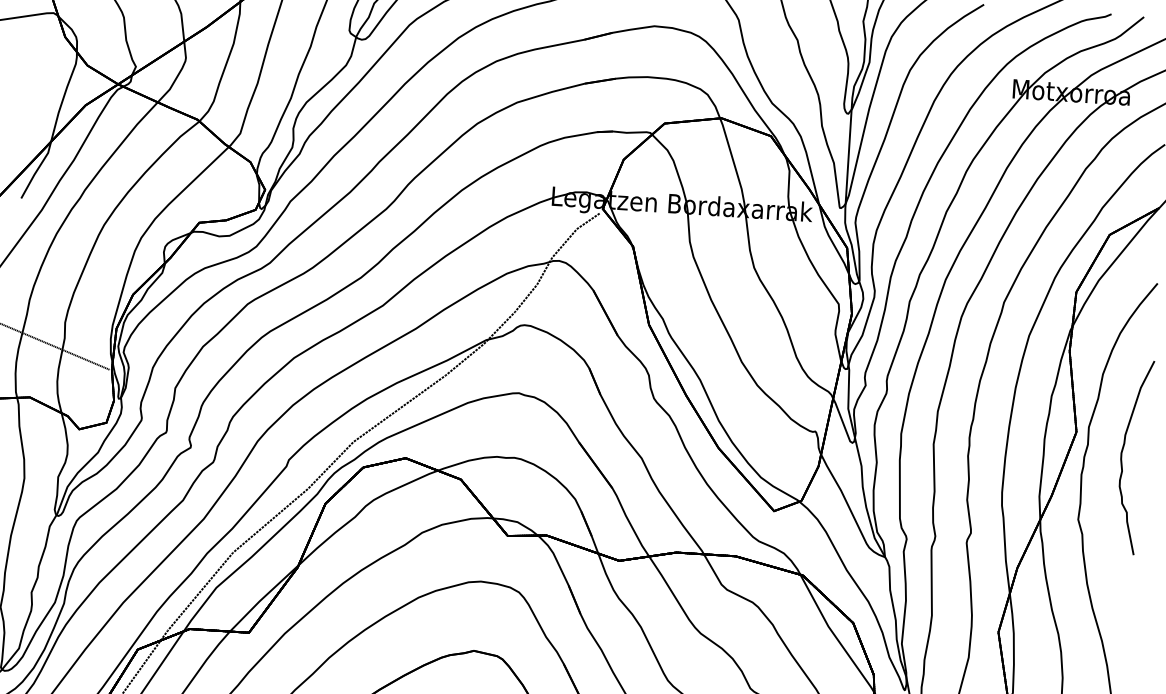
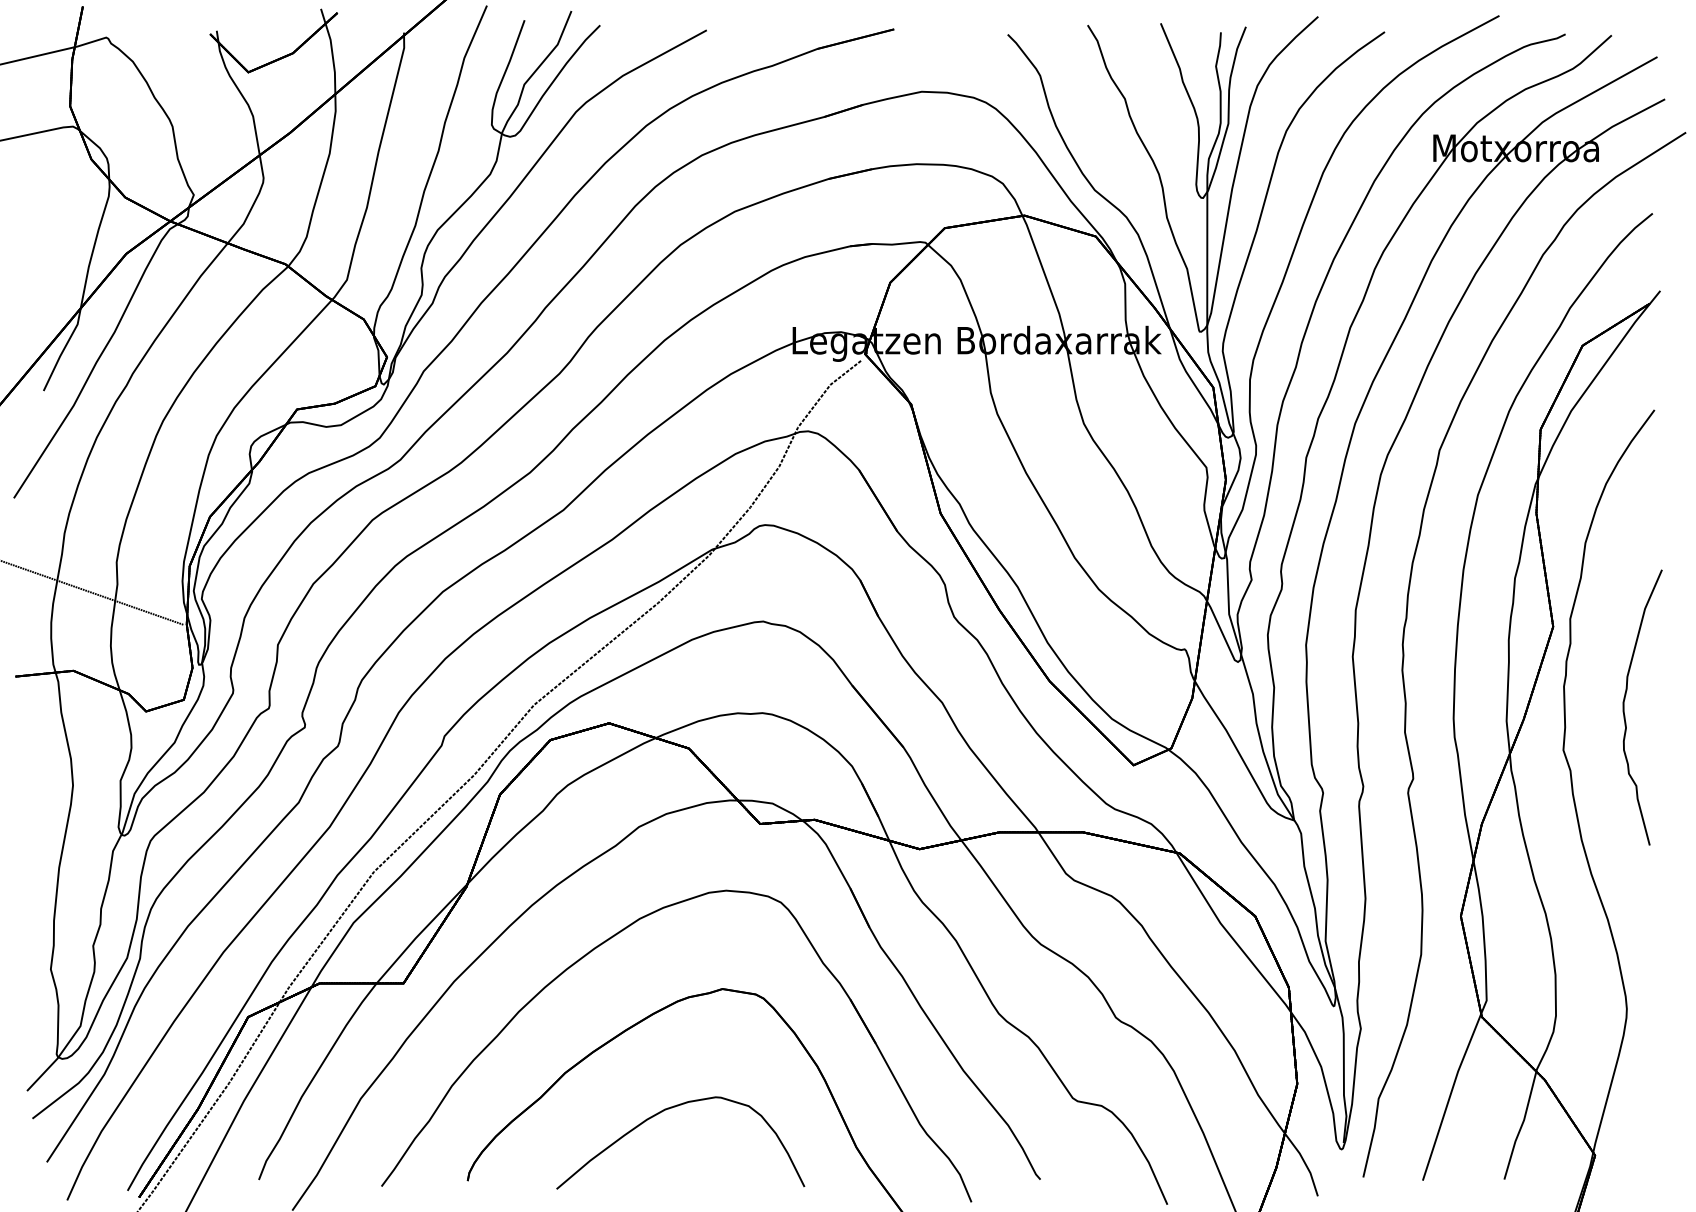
curve: (1121, 456) -> (1624, 707), moved

